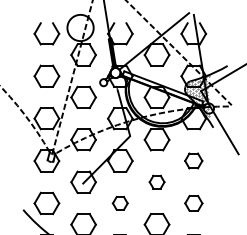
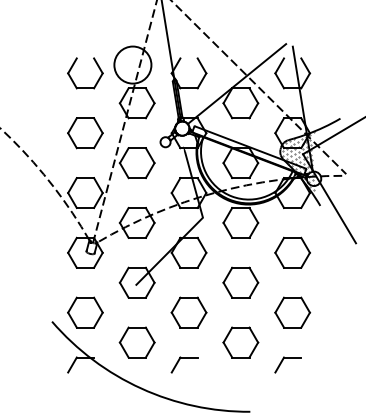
part: (193, 160) -> (292, 252), size x1.43
part: (156, 182) -> (240, 282), size x1.67
part: (119, 203) -> (188, 312), size x1.67
part: (193, 203) -> (292, 312), size x1.43

